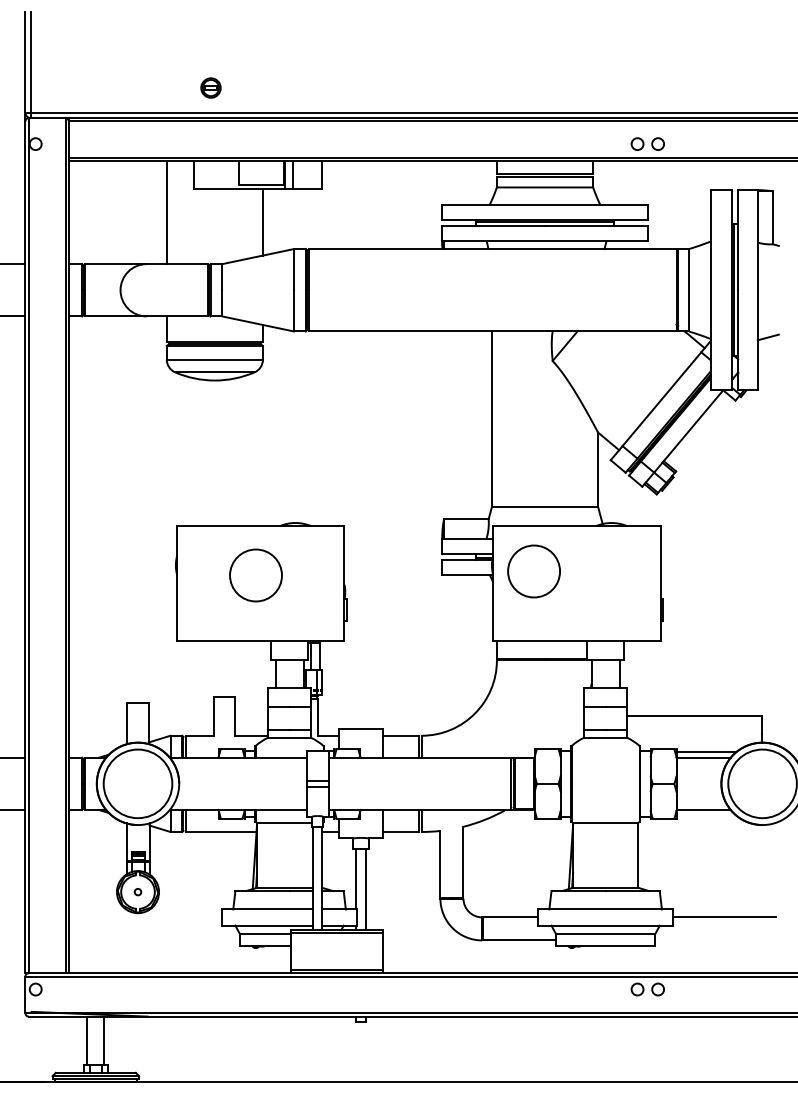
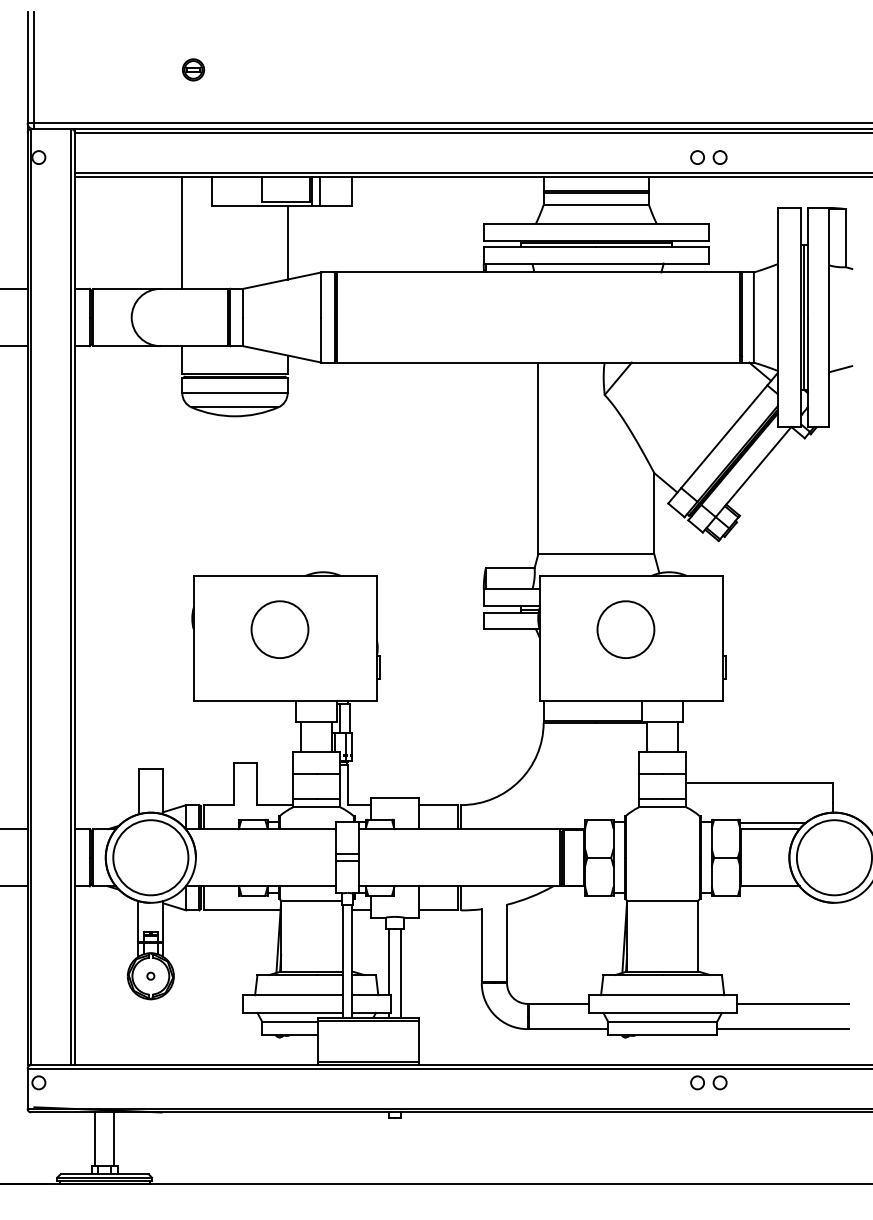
part: (210, 87) -> (192, 69), moved
circle: (533, 571) -> (625, 629), moved
line: (715, 940) -> (782, 1029), added

